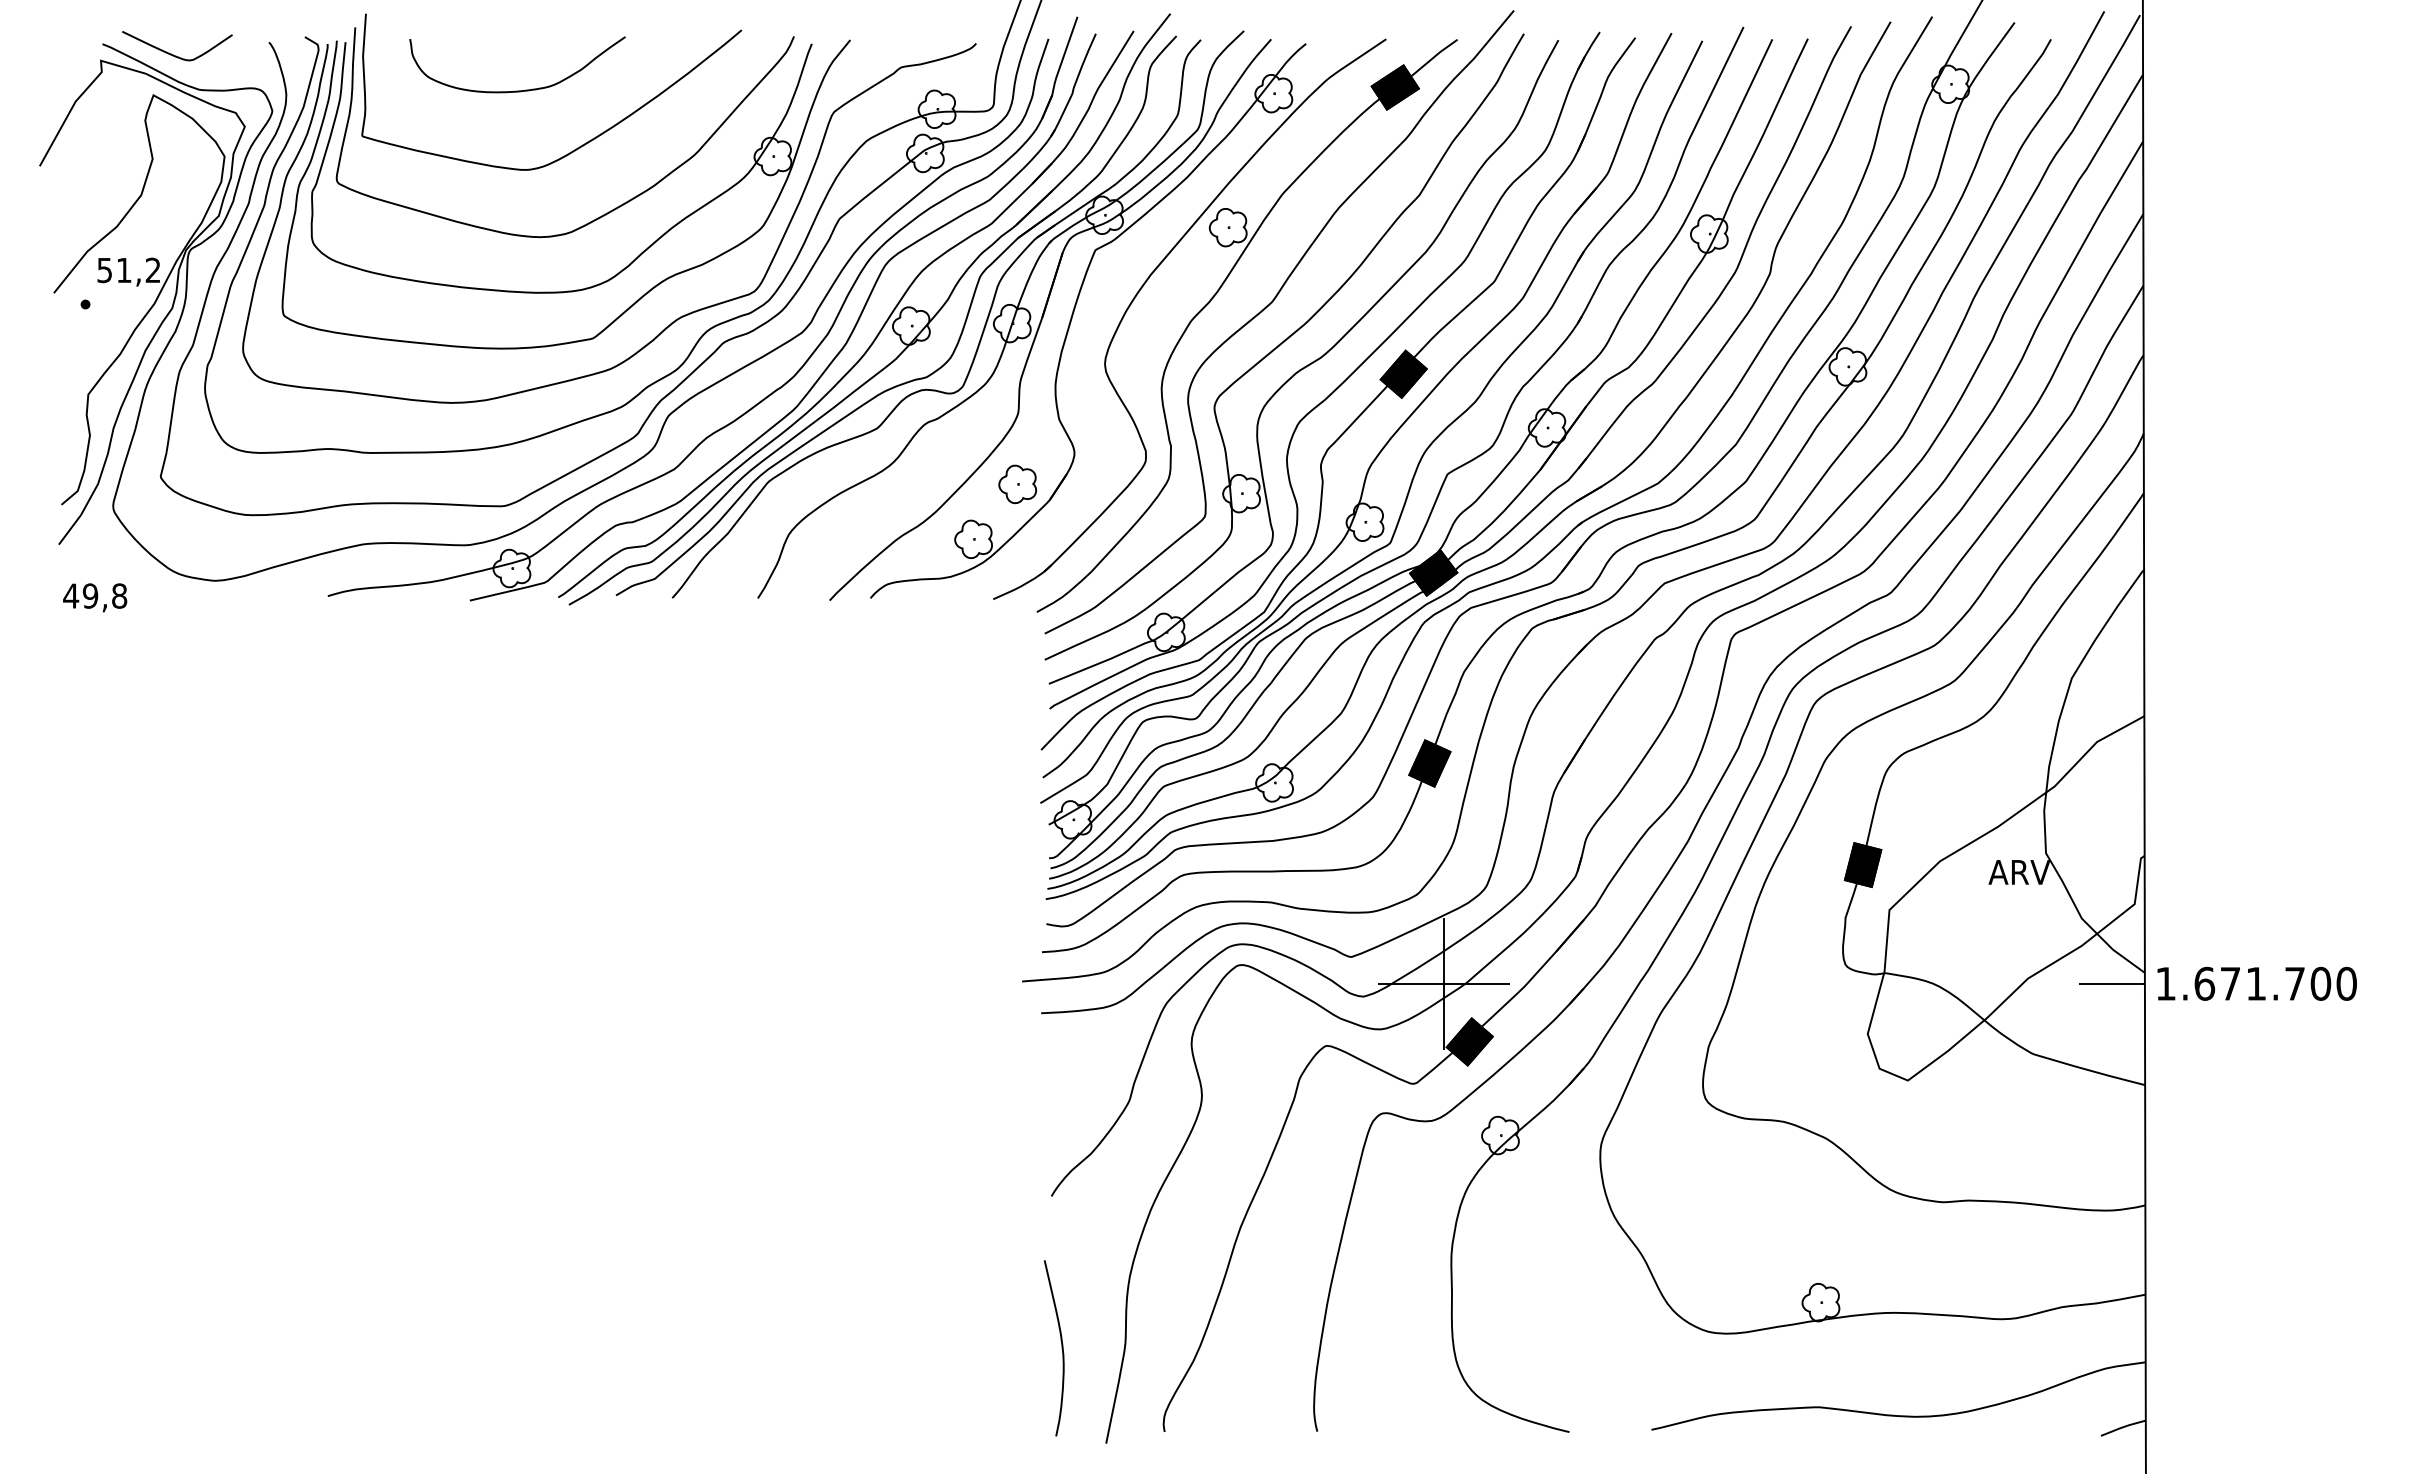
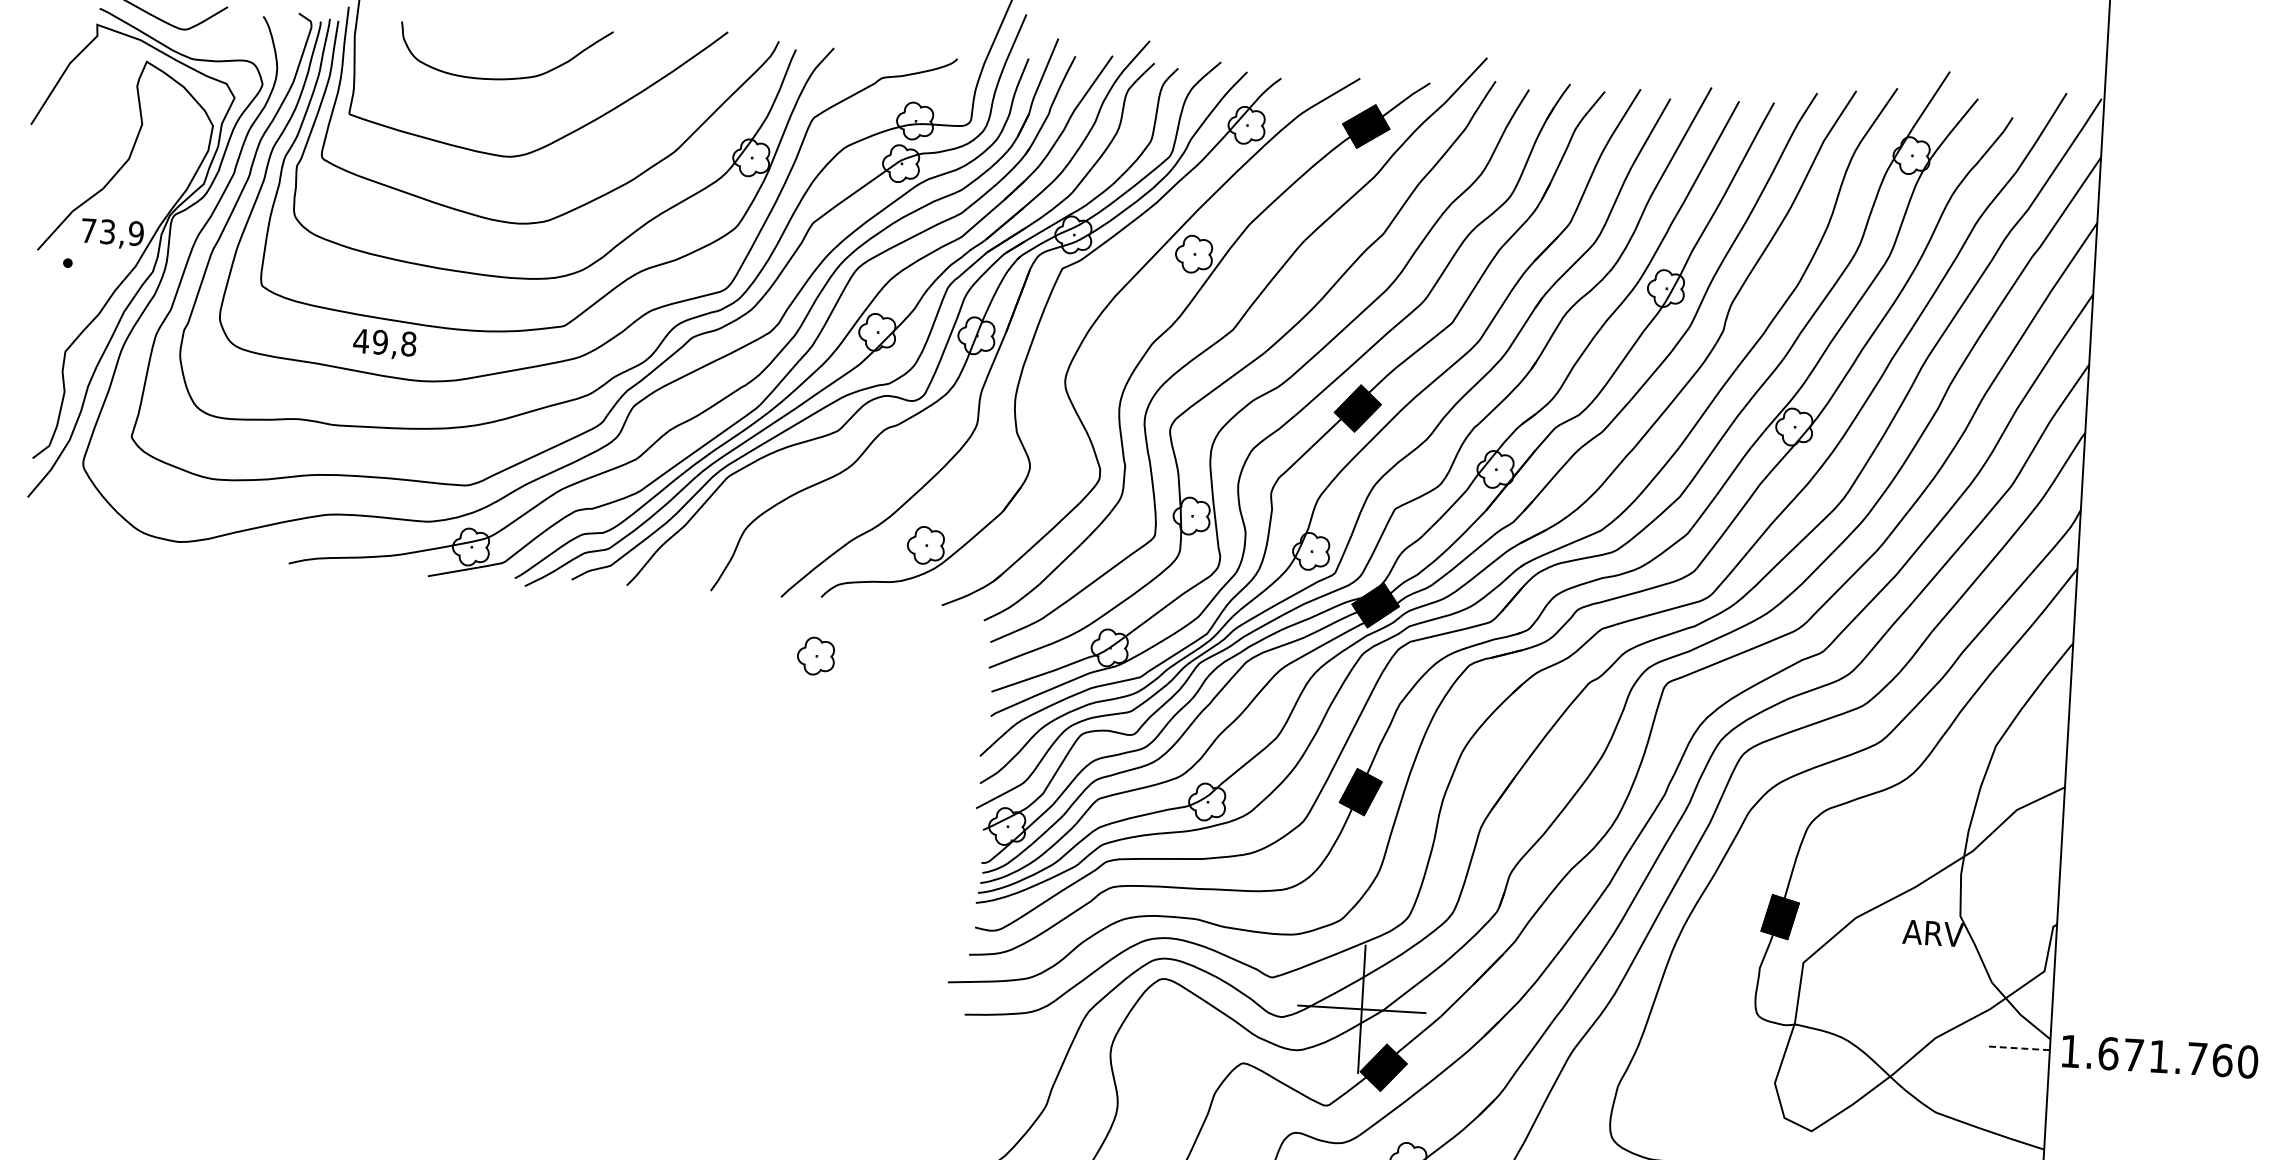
text: (128, 270) -> (112, 232), 51,2 -> 73,9
part: (1017, 484) -> (815, 656), moved
text: (95, 597) -> (385, 344), moved
line: (2112, 983) -> (2018, 1047), solid -> dashed
text: (2320, 983) -> (2222, 1060), 1.671.700 -> 1.671.760

